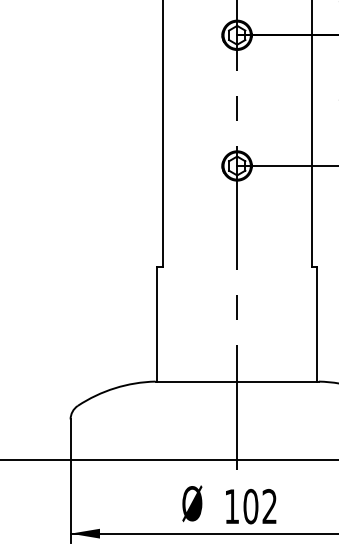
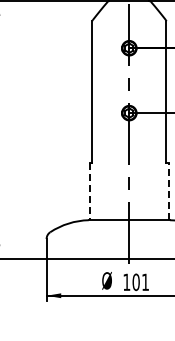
line: (318, 323) -> (169, 191), solid -> dashed
line: (156, 325) -> (89, 192), solid -> dashed
text: (269, 504) -> (145, 281), 102 -> 101

